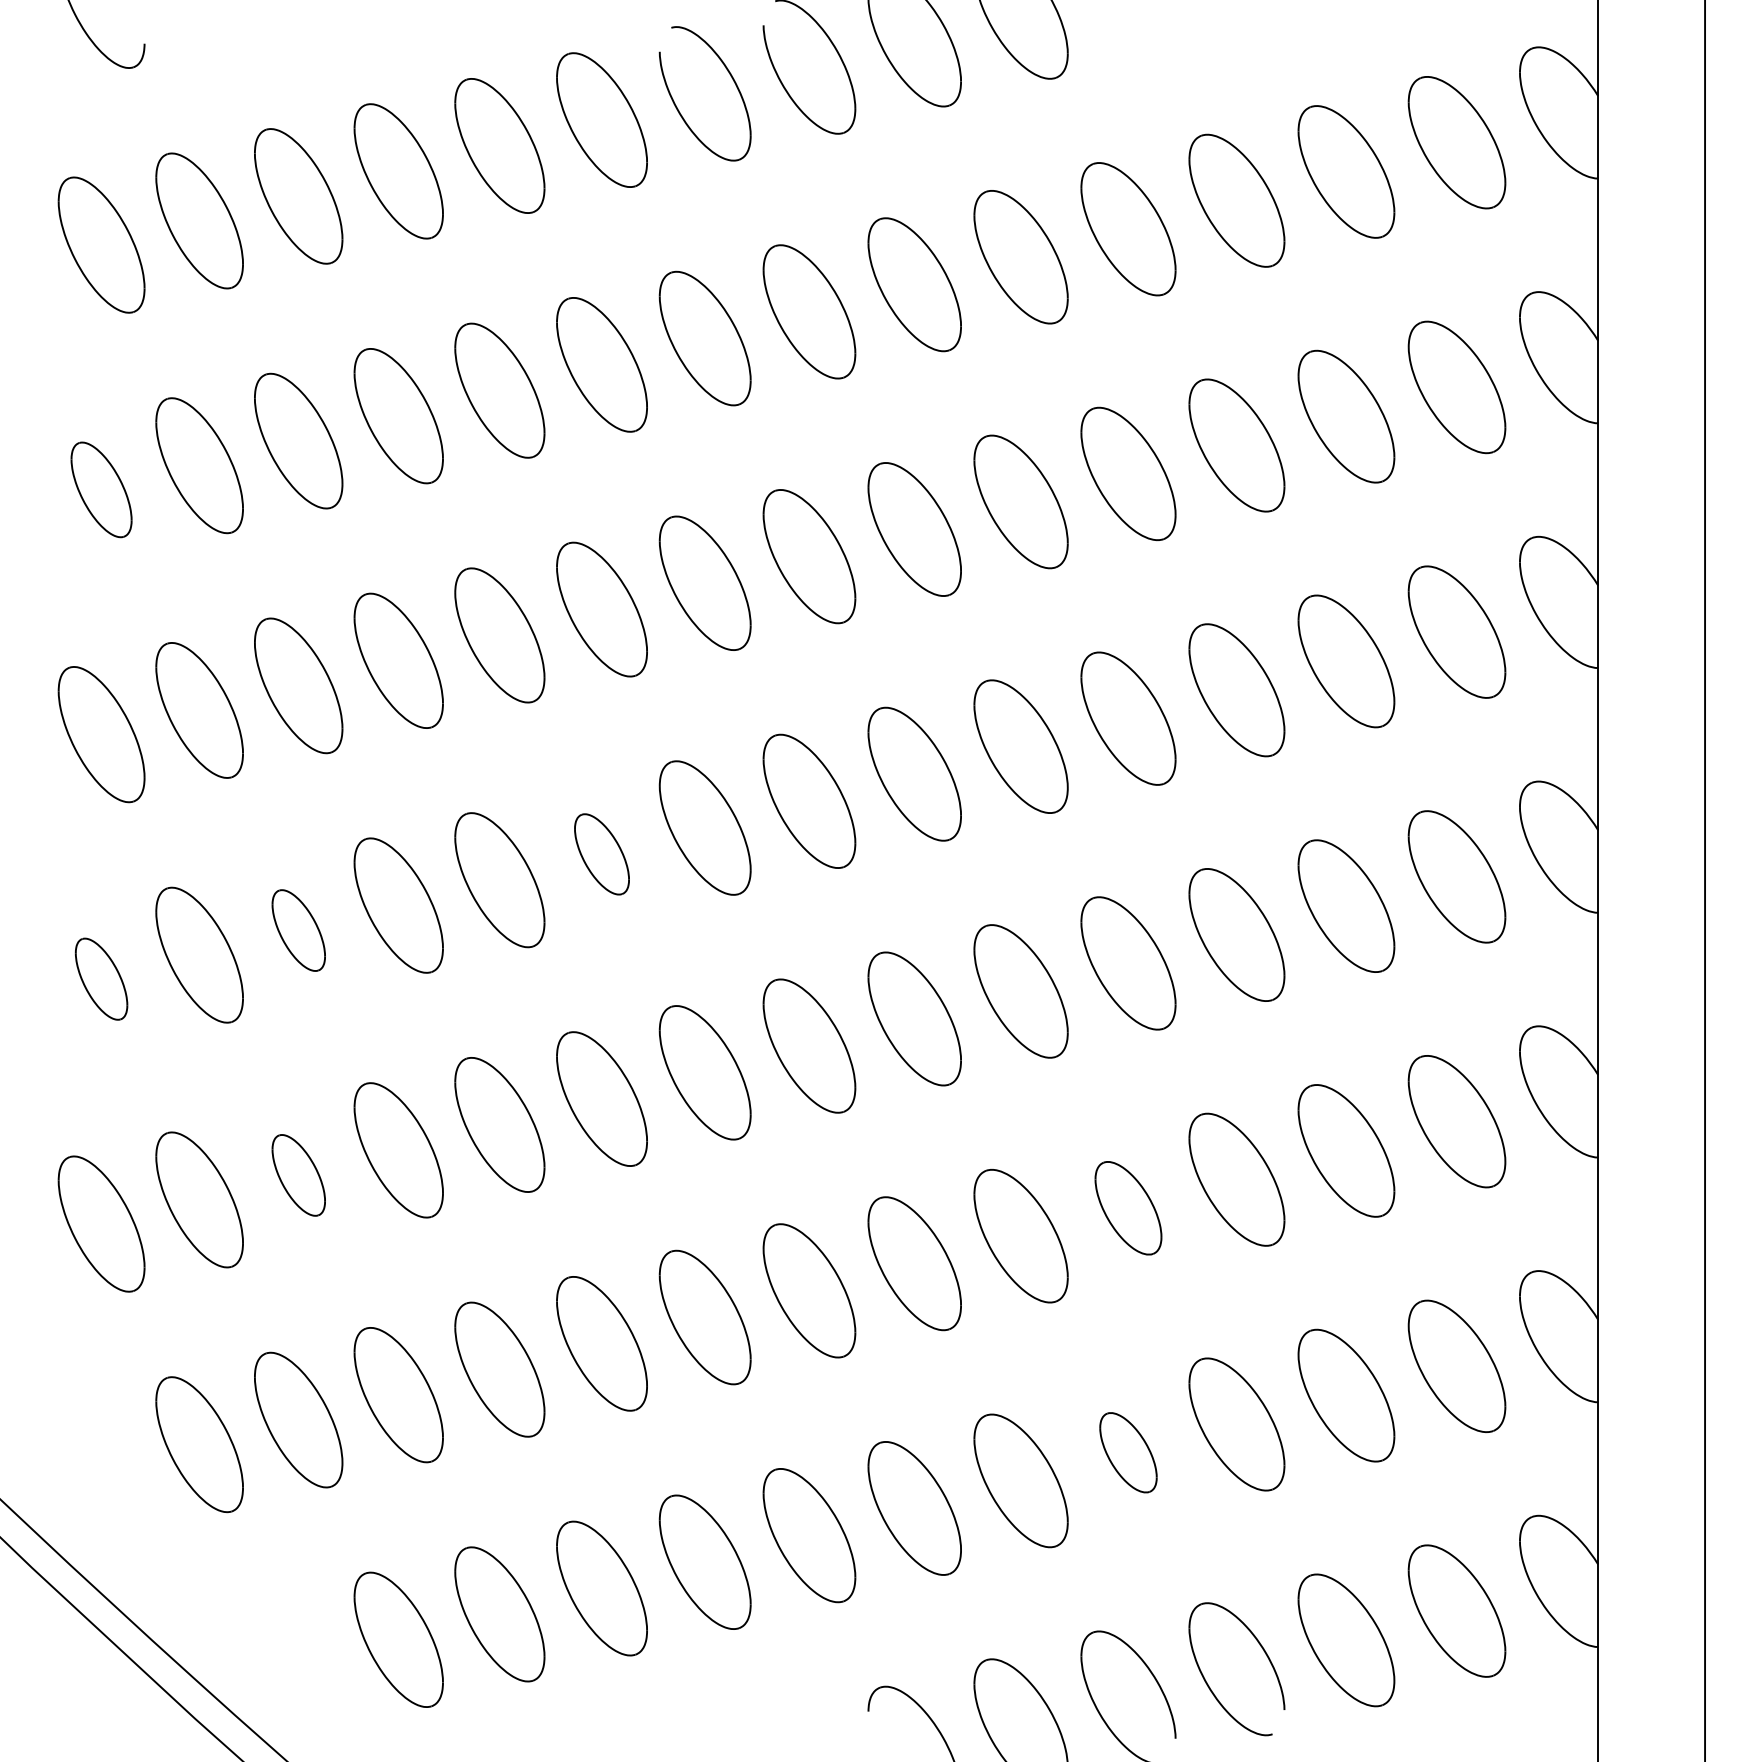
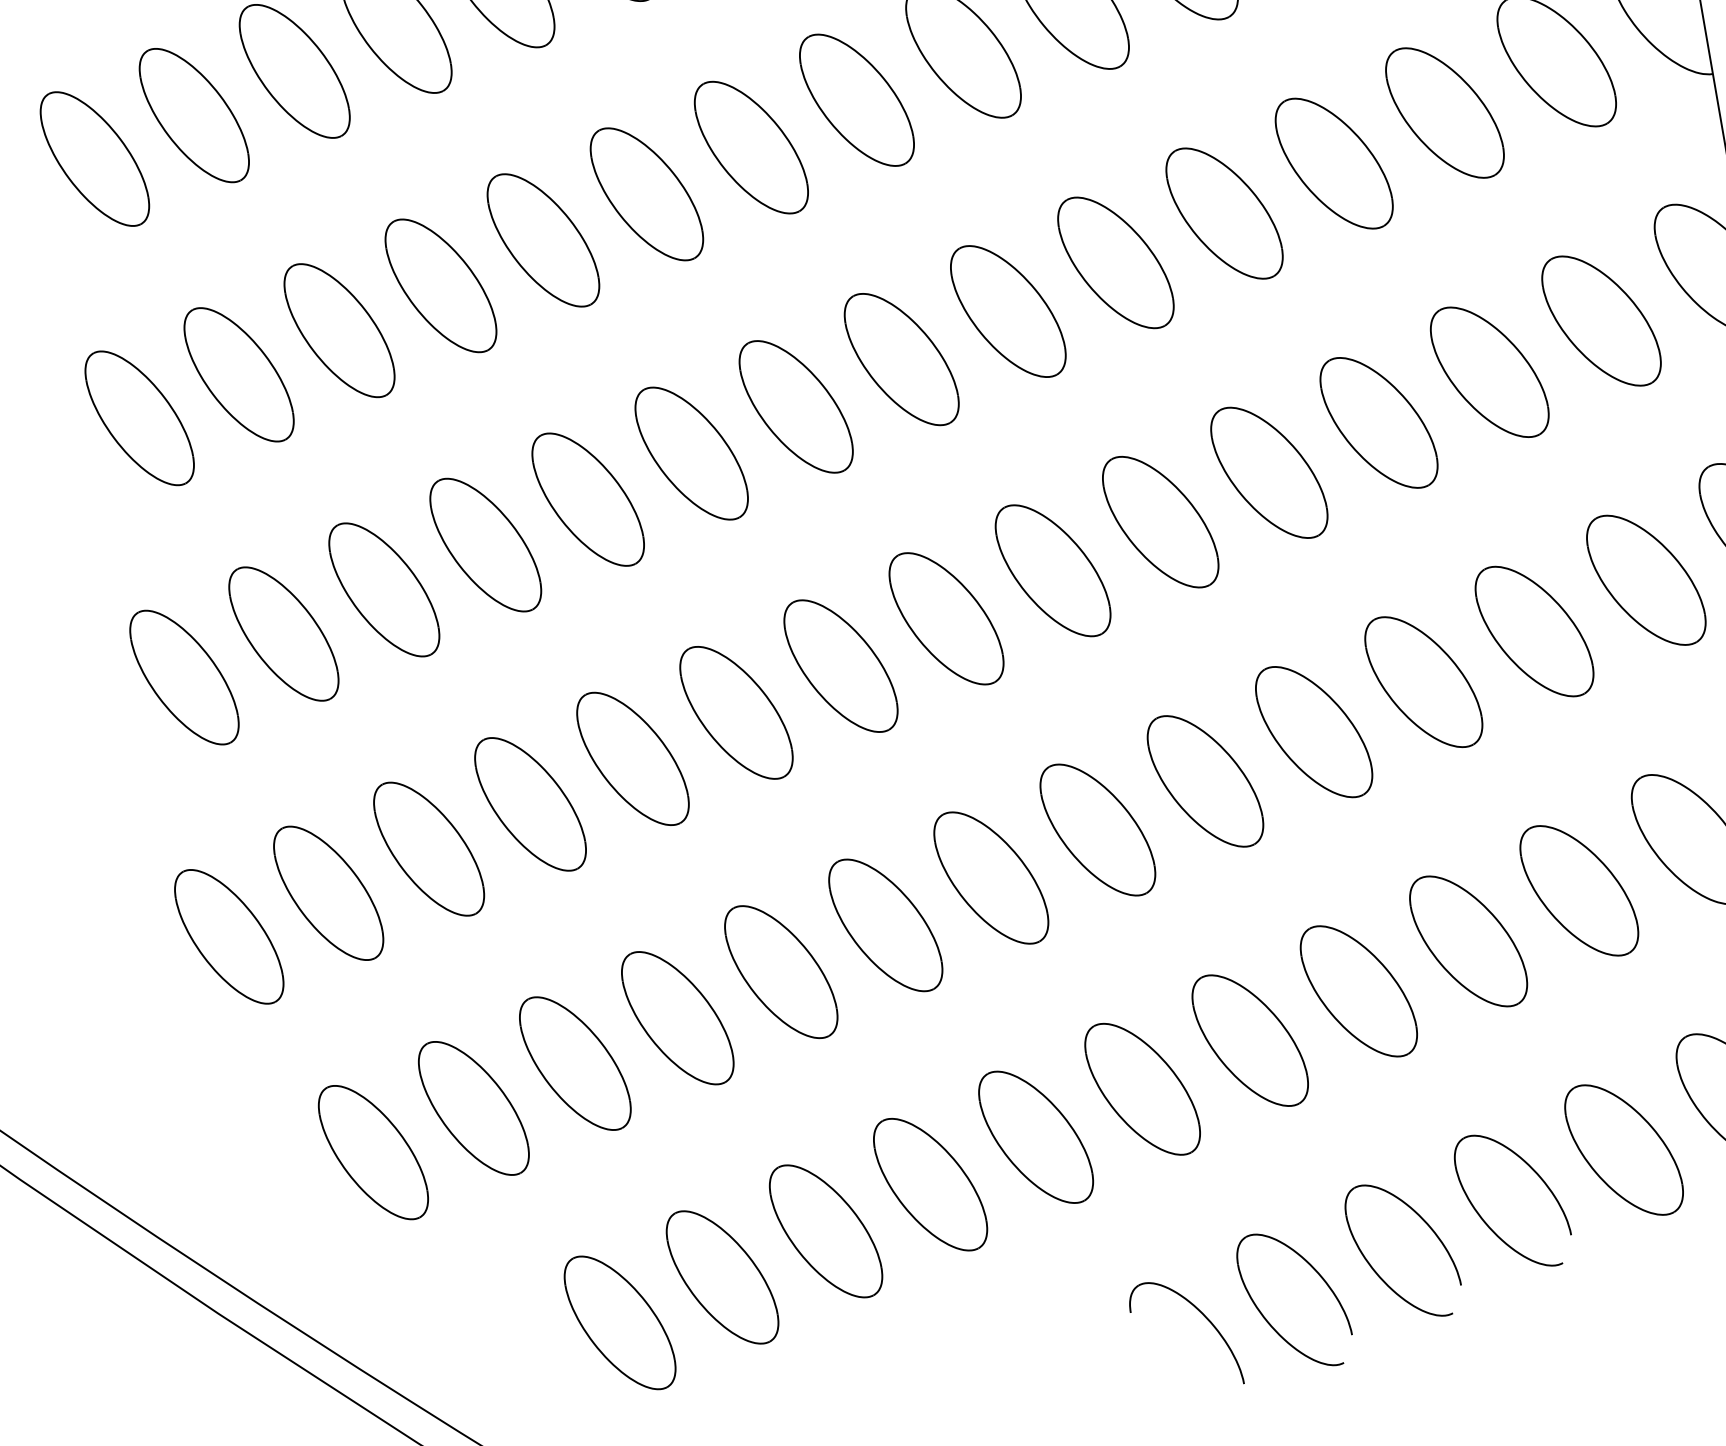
part: (101, 489) -> (94, 158), size x1.43
part: (601, 854) -> (691, 453), size x1.67
part: (298, 930) -> (384, 589), size x1.67
part: (101, 978) -> (184, 676), size x1.67
part: (298, 1175) -> (428, 849), size x1.67
part: (1128, 1208) -> (1314, 732), size x1.43
part: (1128, 1452) -> (1358, 990), size x1.67

